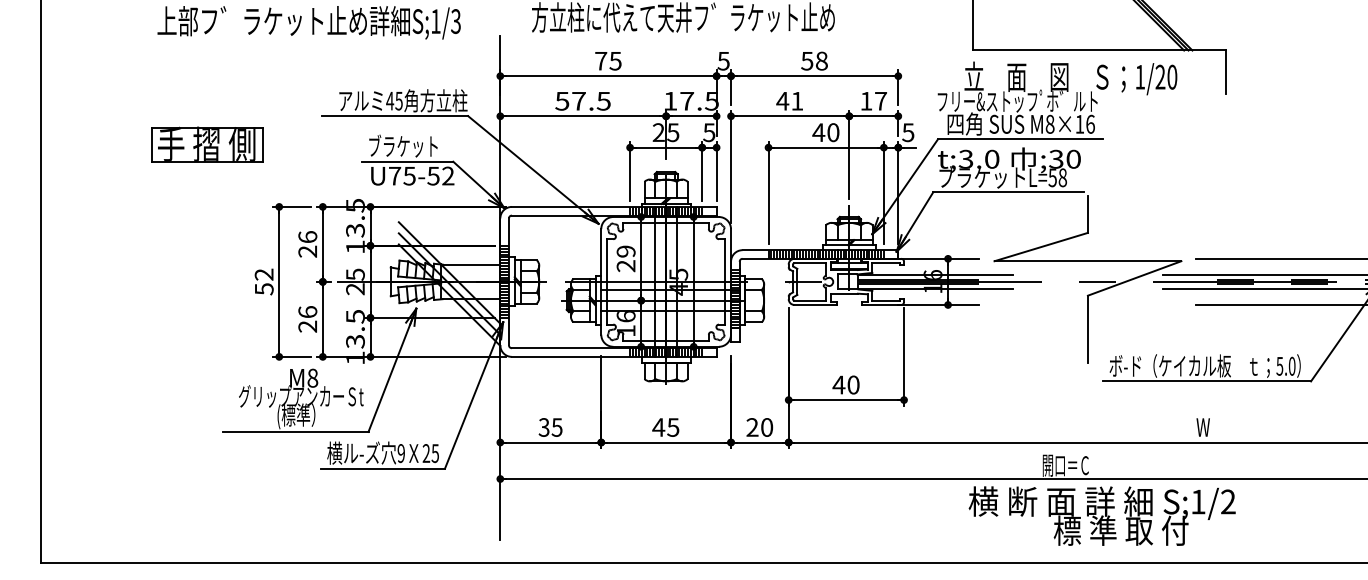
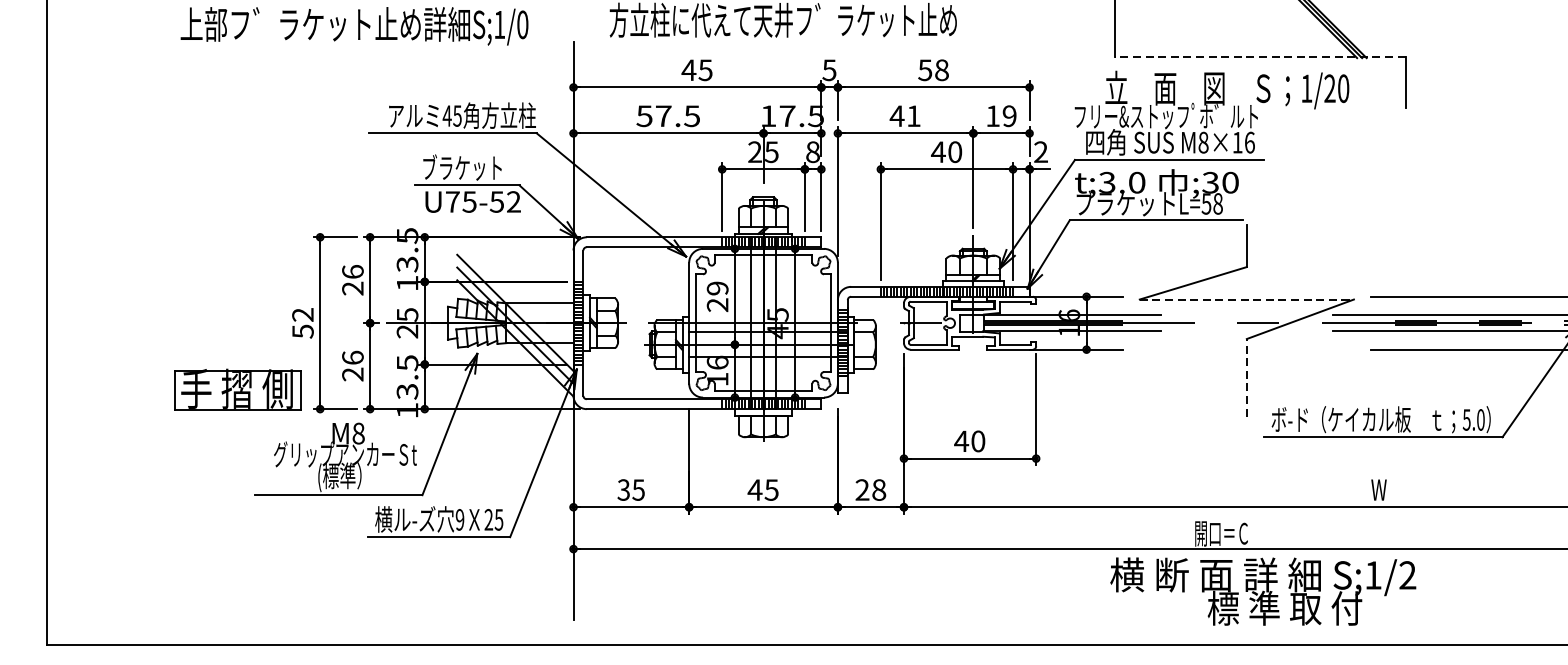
text: (455, 21) -> (522, 24), S;1/3 -> S;1/0
line: (1099, 49) -> (1260, 56), solid -> dashed
text: (600, 61) -> (688, 70), 75 -> 45
text: (881, 100) -> (1010, 115), 17 -> 19
text: (709, 132) -> (813, 152), 5 -> 8
text: (908, 132) -> (1041, 152), 5 -> 2
part: (207, 144) -> (237, 389), moved
line: (1088, 261) -> (1247, 299), solid -> dashed
line: (1087, 329) -> (1246, 377), solid -> dashed
text: (767, 427) -> (879, 490), 20 -> 28

